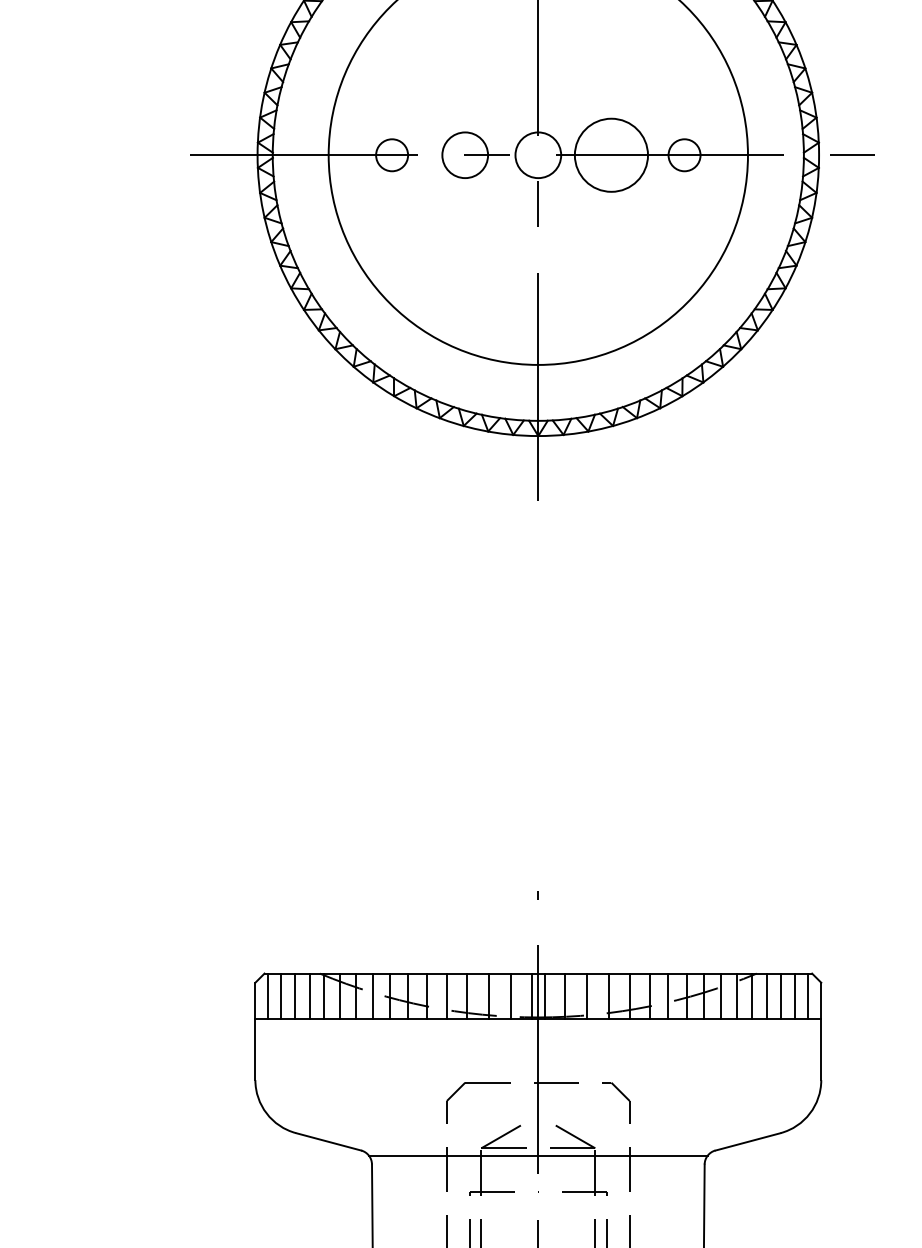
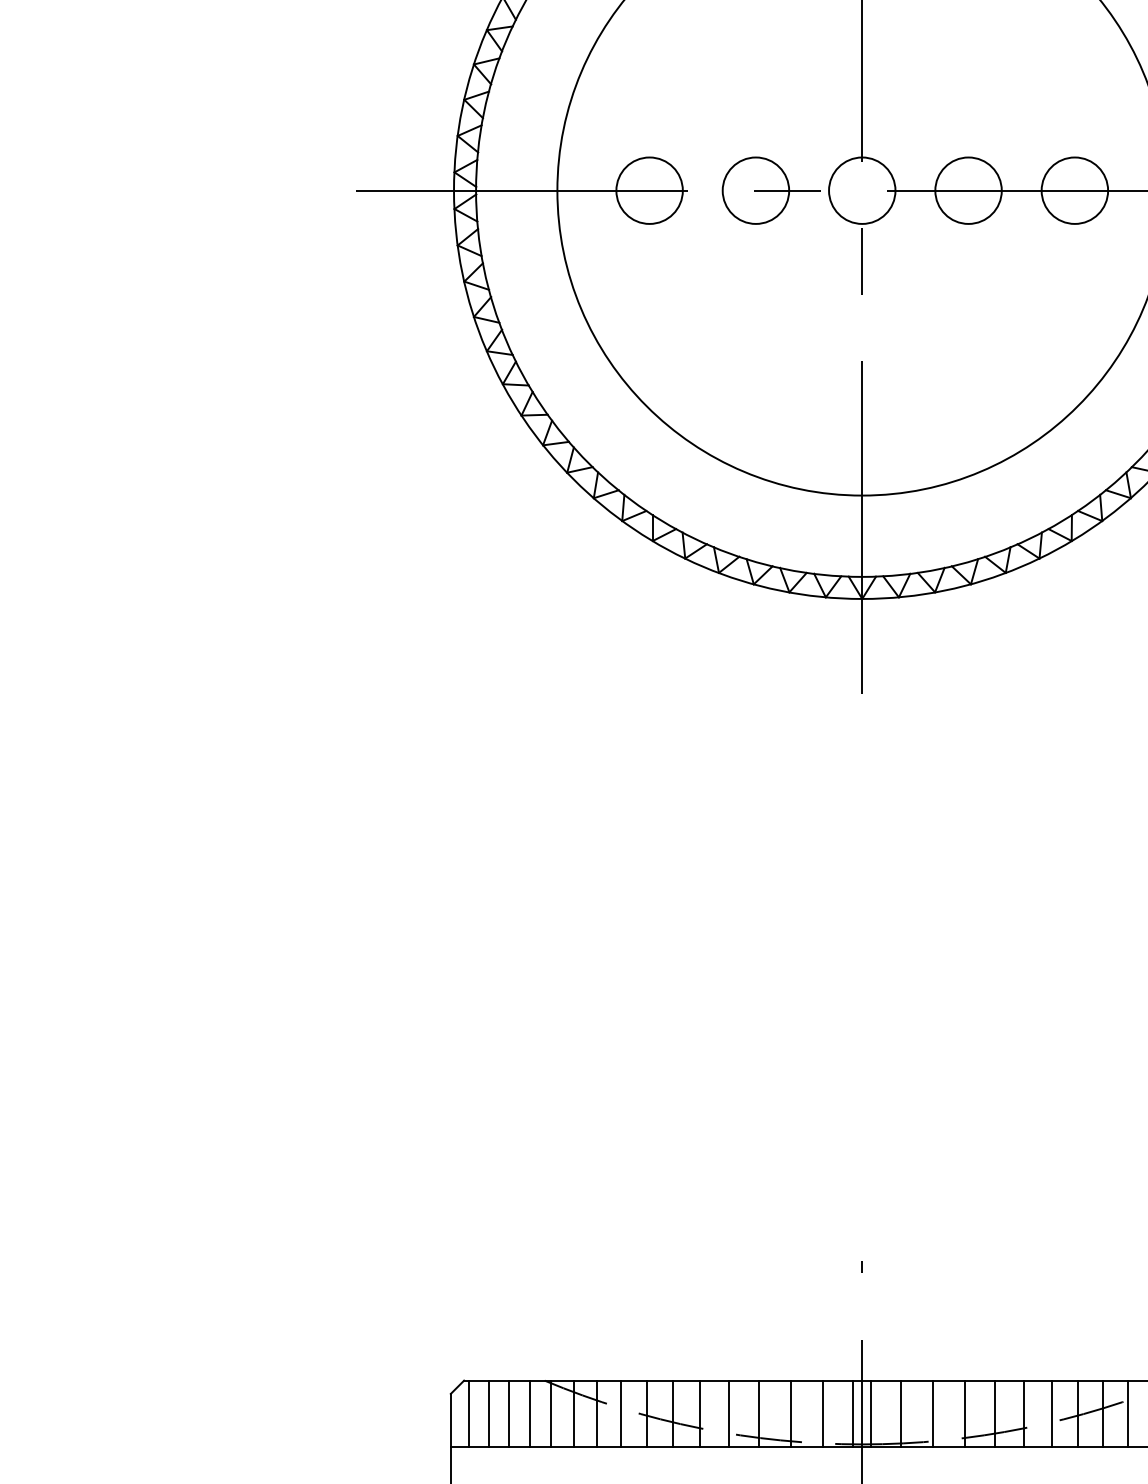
circle: (391, 155) -> (648, 191), size x1.43
circle: (611, 155) -> (968, 191), size x0.62
circle: (684, 155) -> (1074, 191), size x1.43

